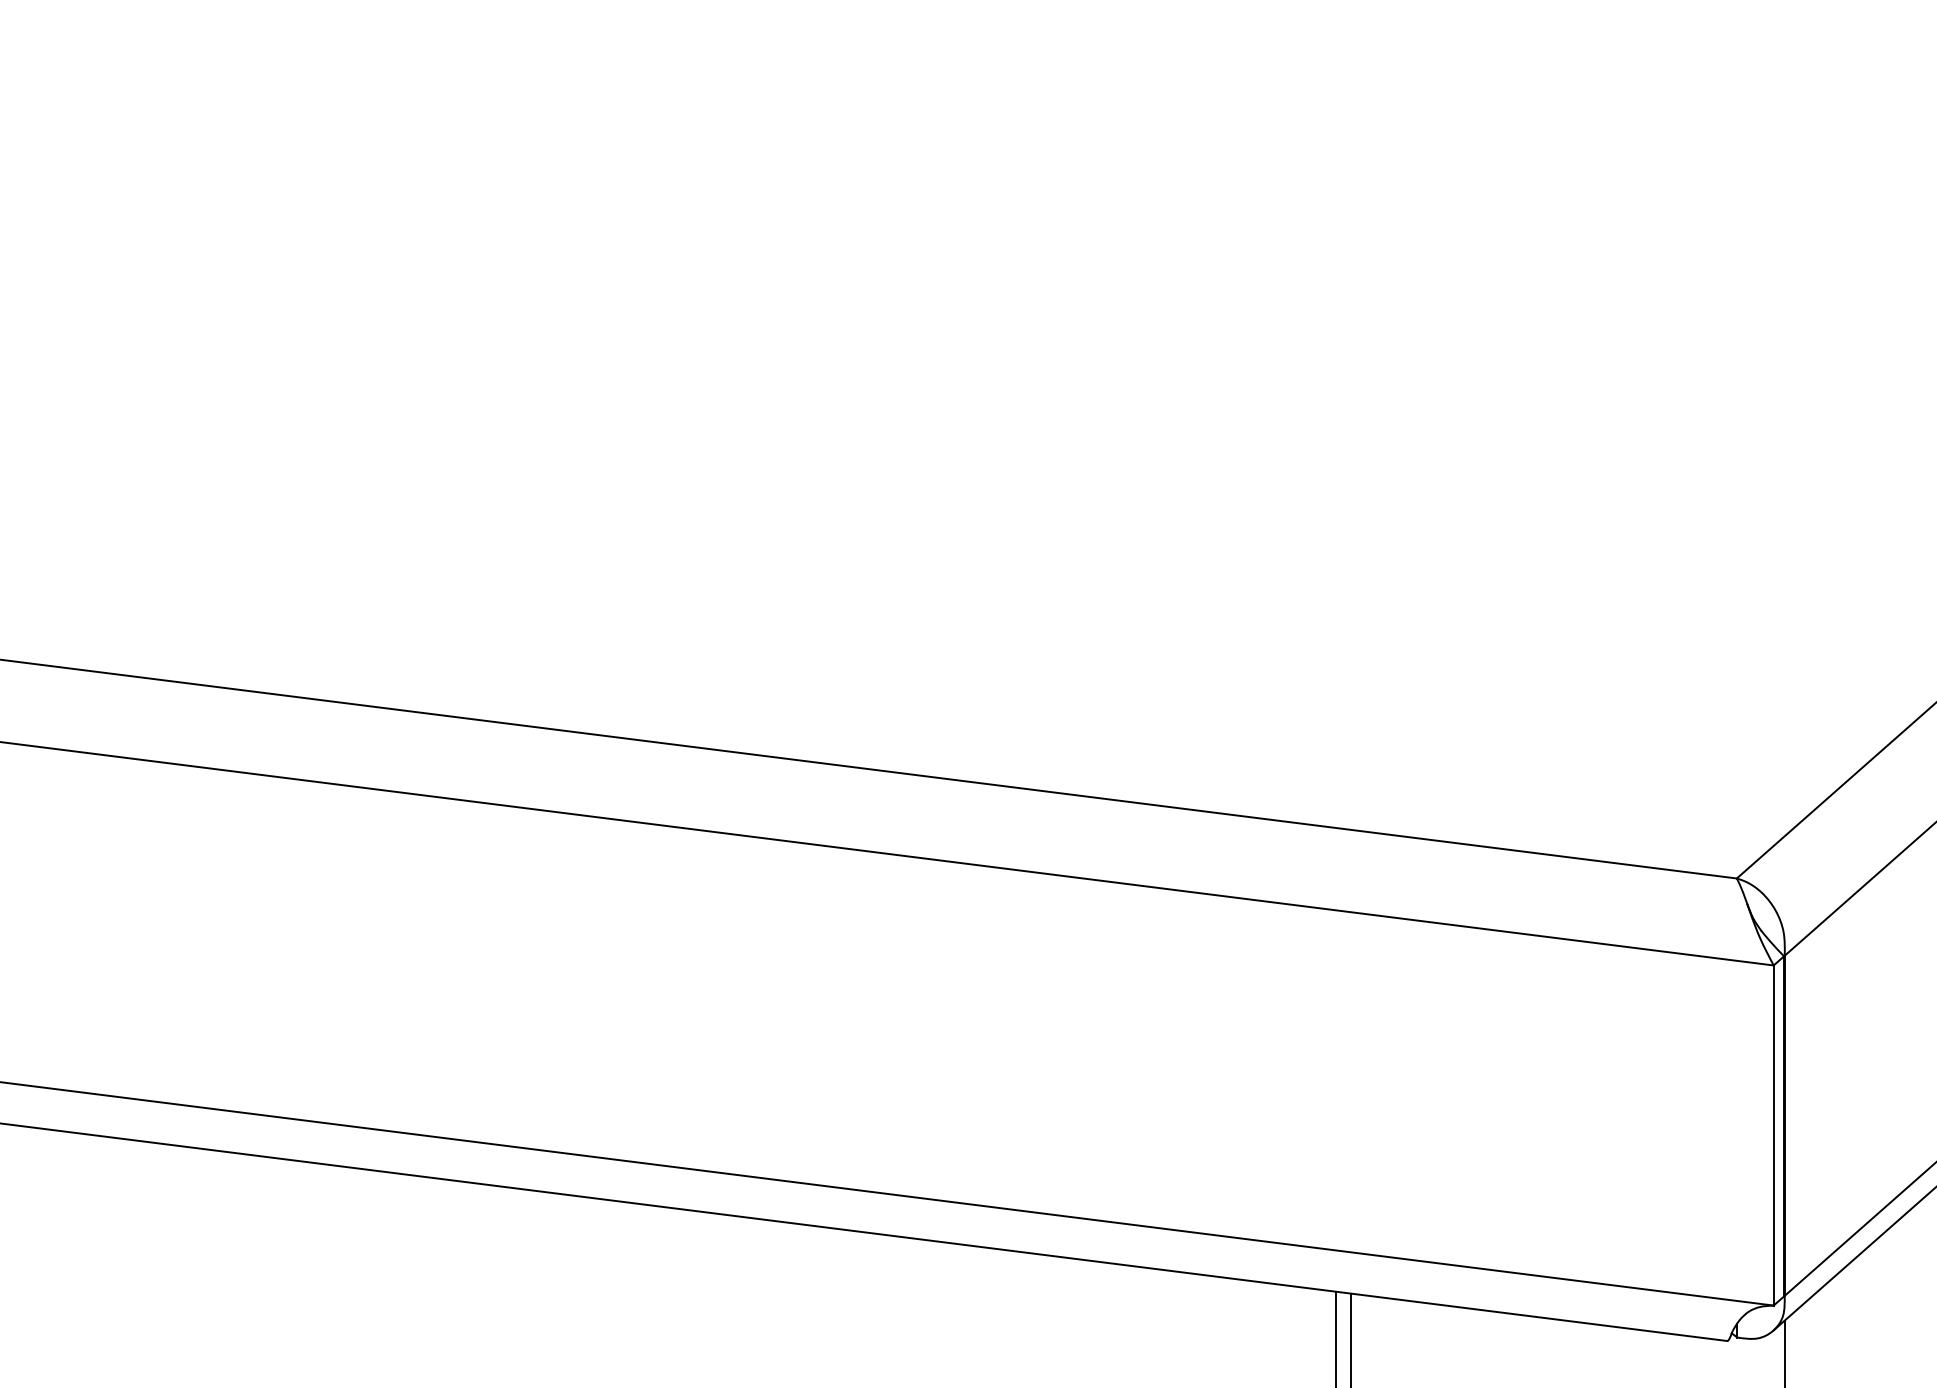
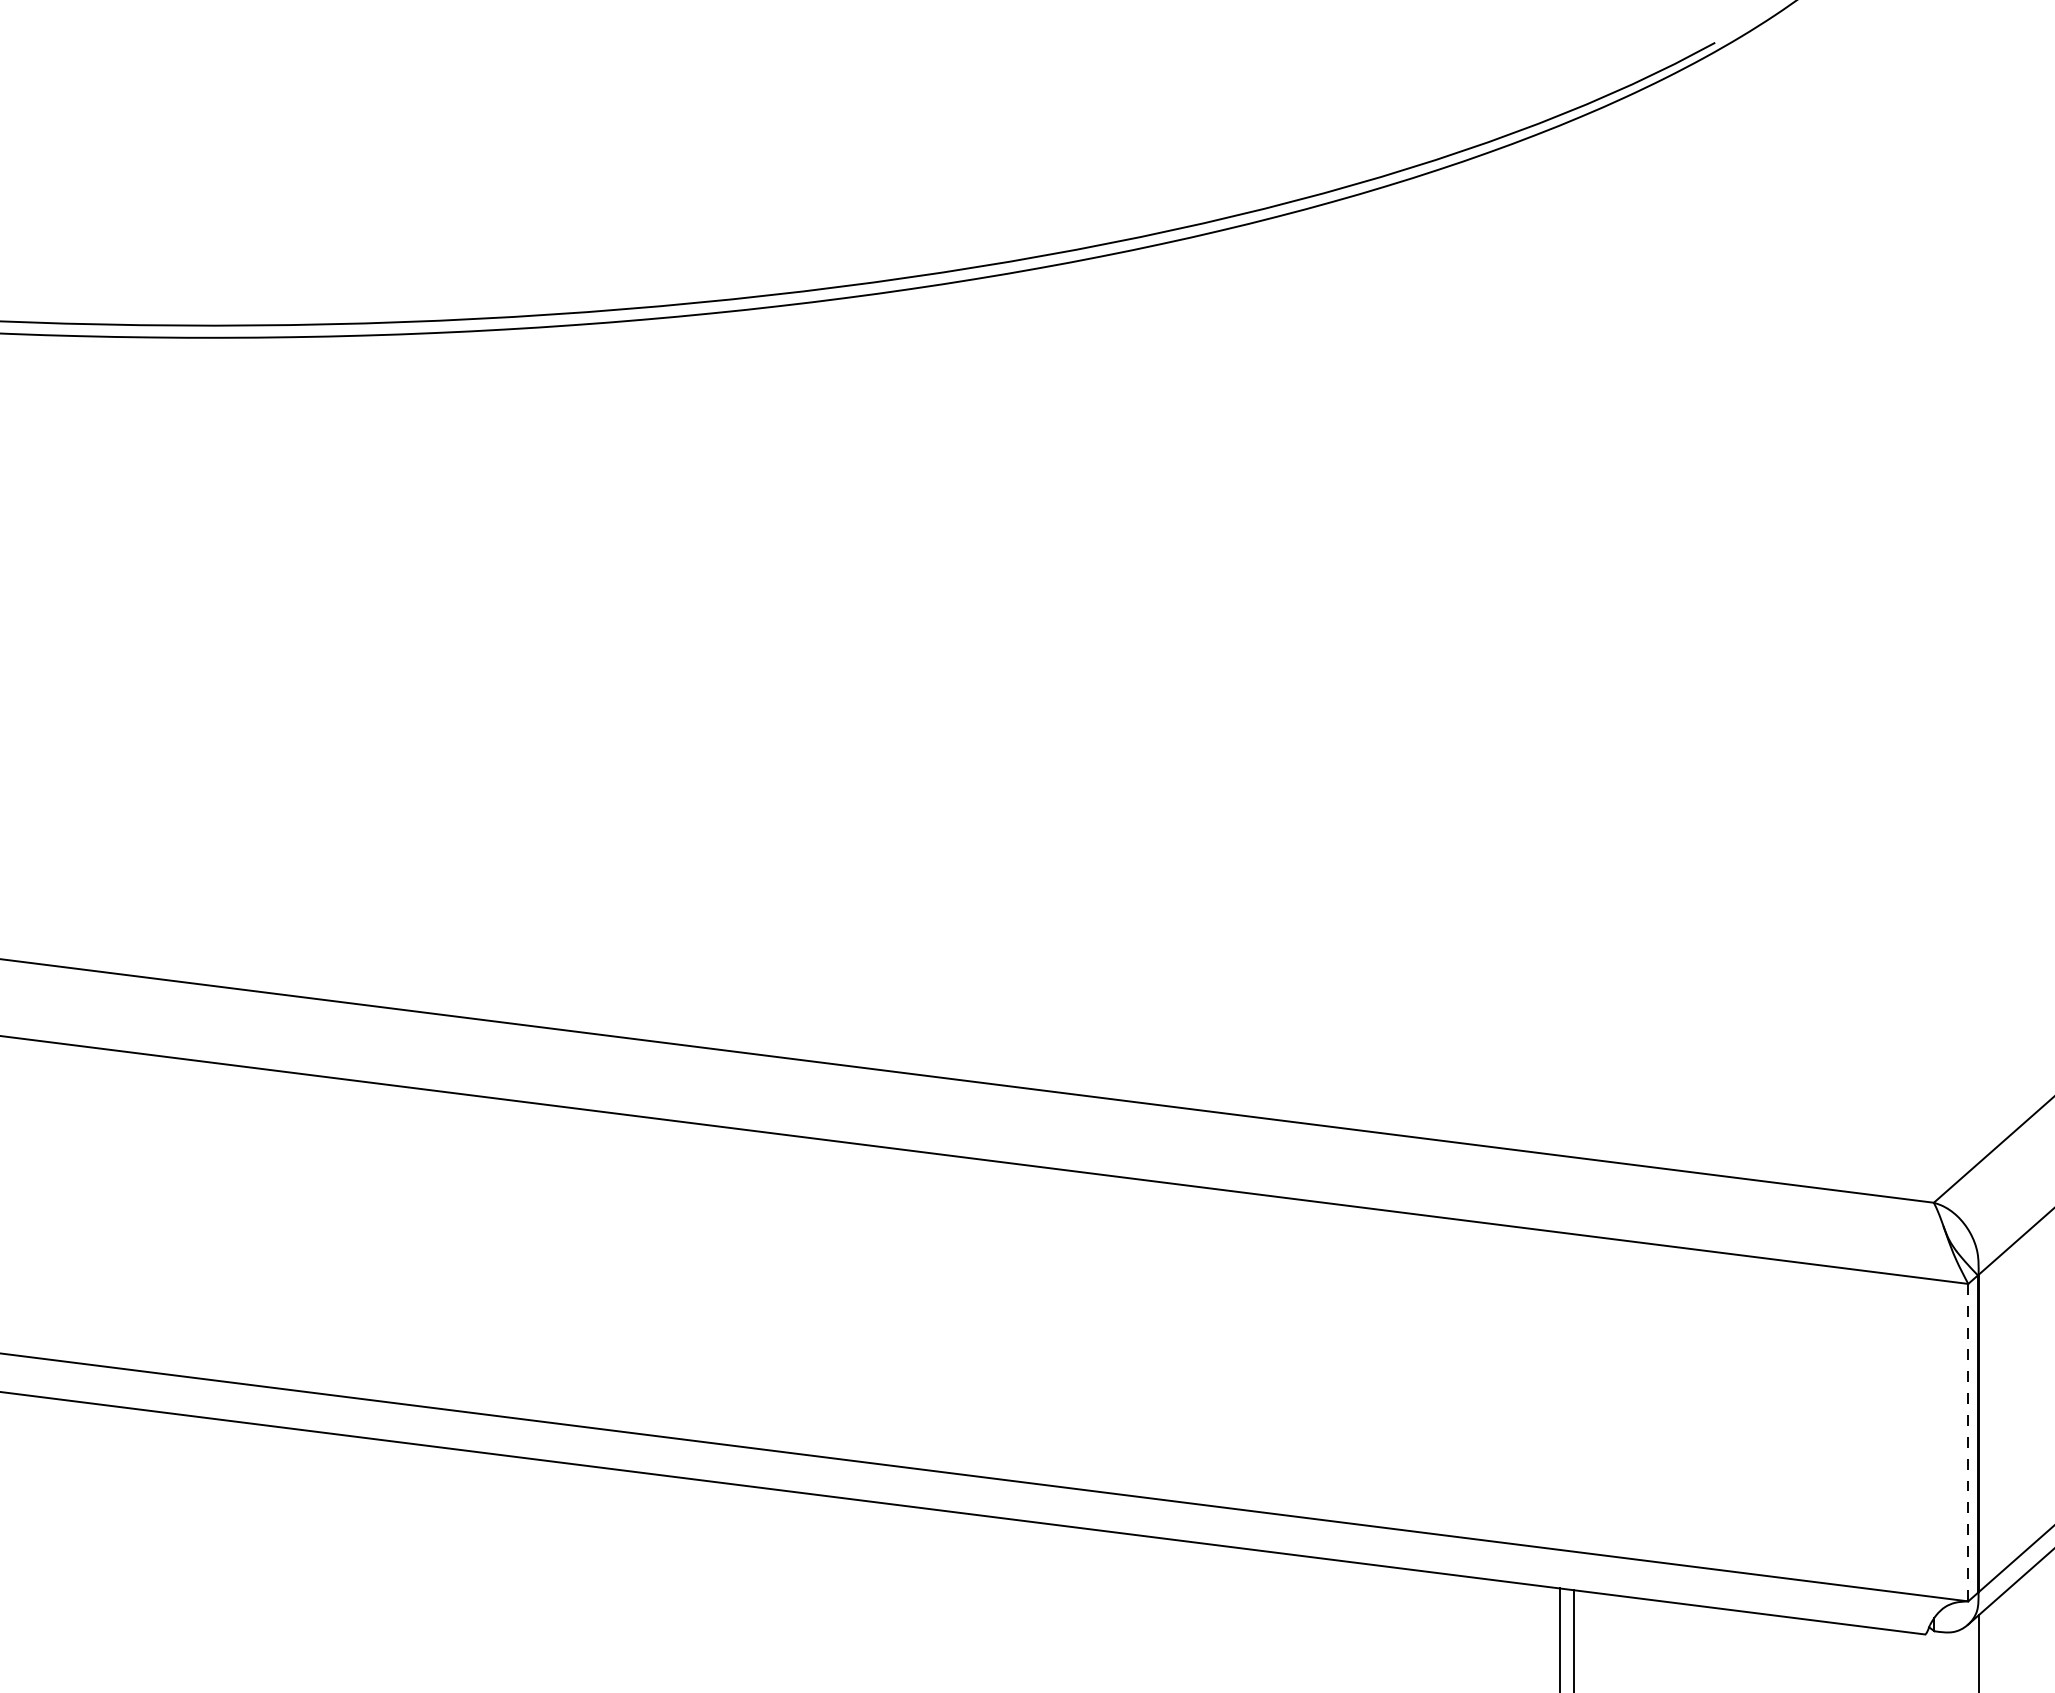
line: (1773, 1135) -> (1968, 1442), solid -> dashed

